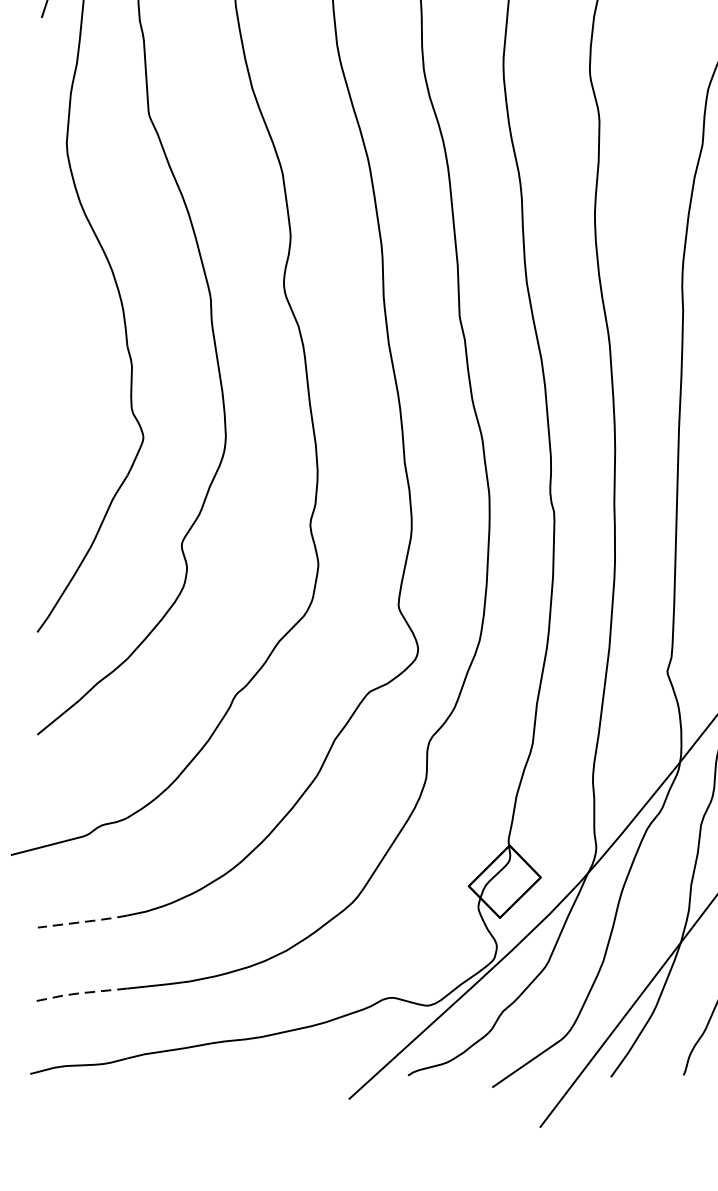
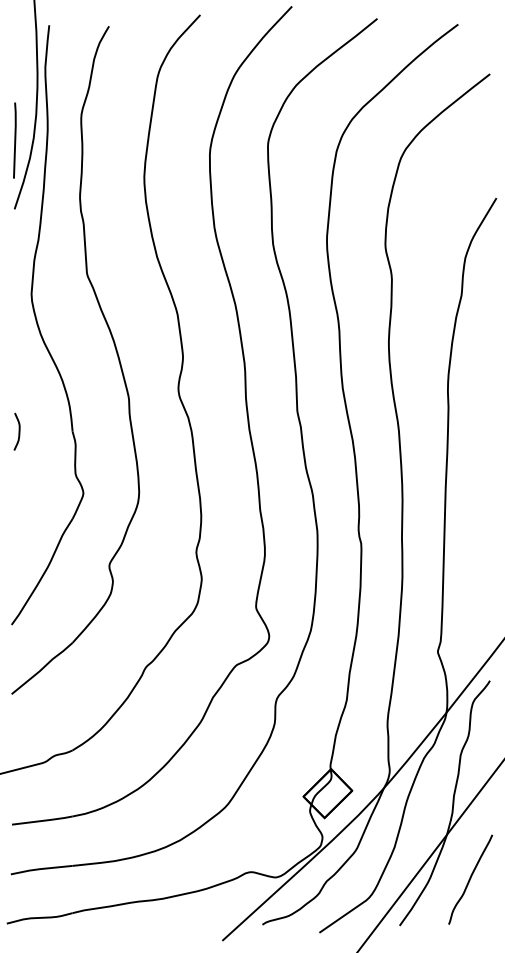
curve: (47, 346) -> (18, 431), added
line: (84, 921) -> (43, 820), dashed -> solid
line: (79, 993) -> (40, 869), dashed -> solid

